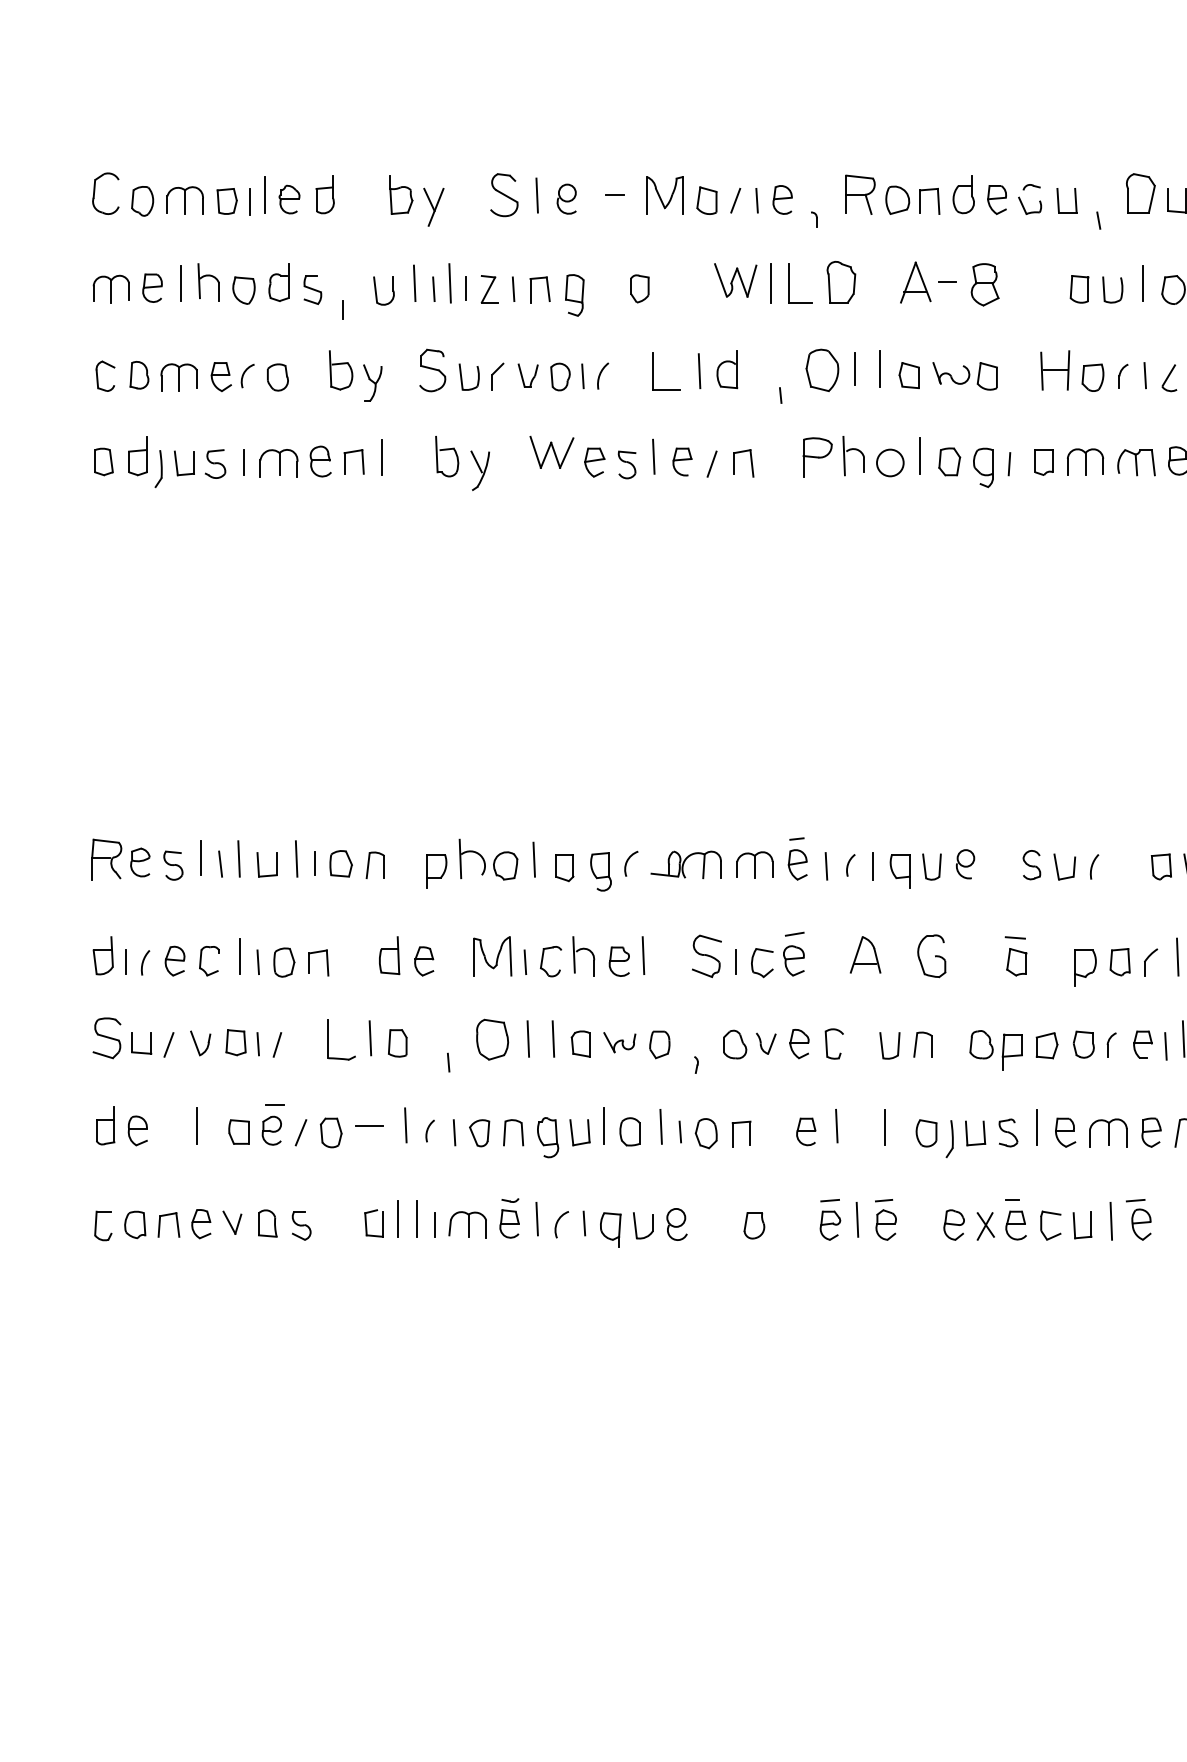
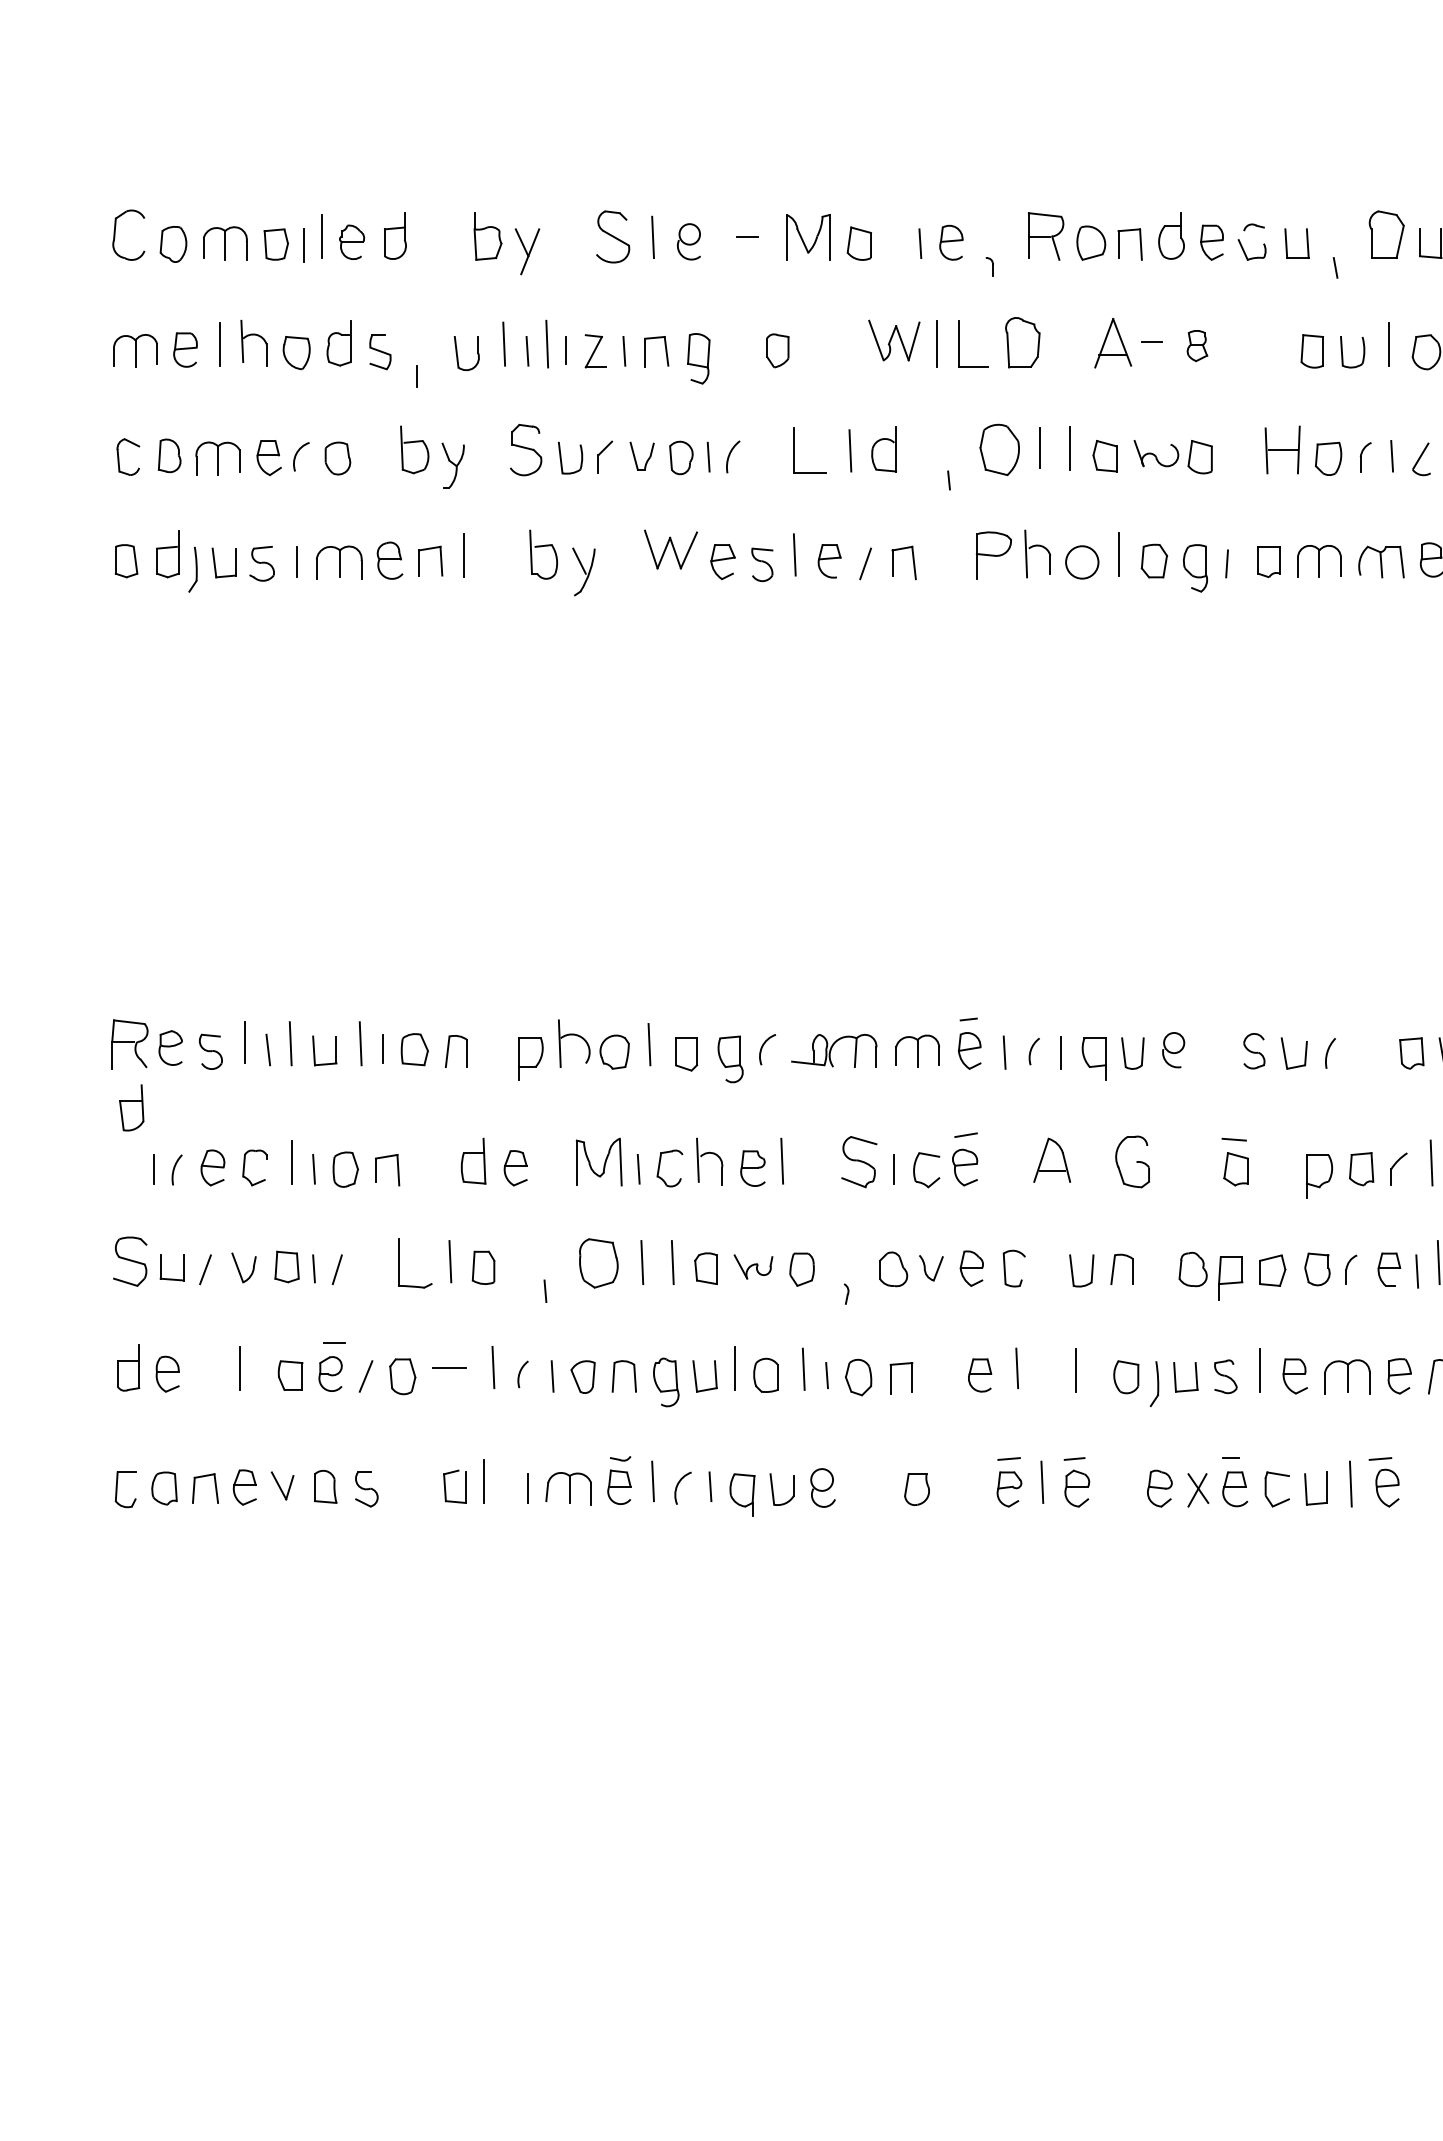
line: (735, 200) -> (894, 243), removed
part: (984, 284) -> (1196, 345), size x0.6
part: (102, 955) -> (130, 1107), moved
line: (416, 1218) -> (506, 1480), removed

